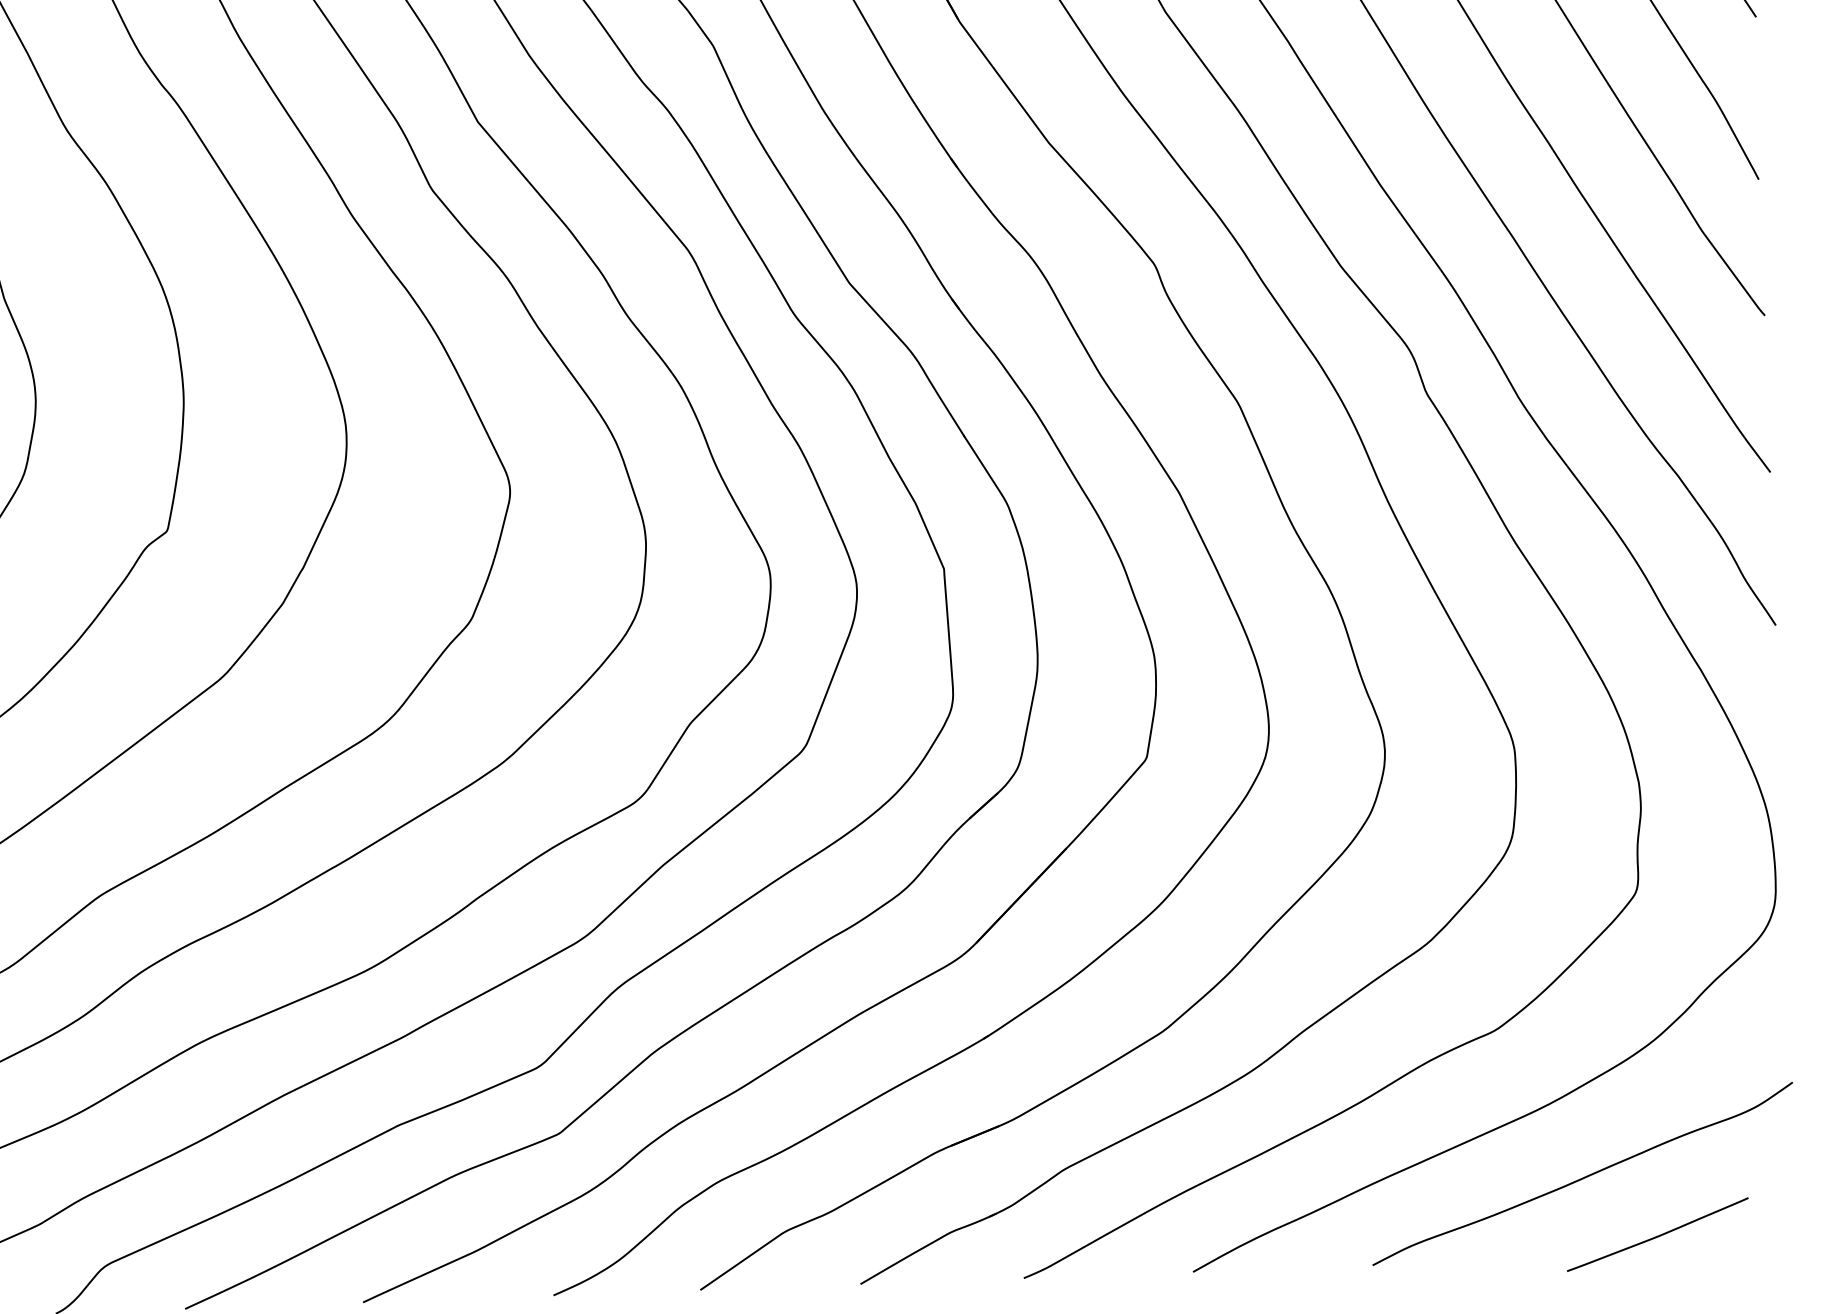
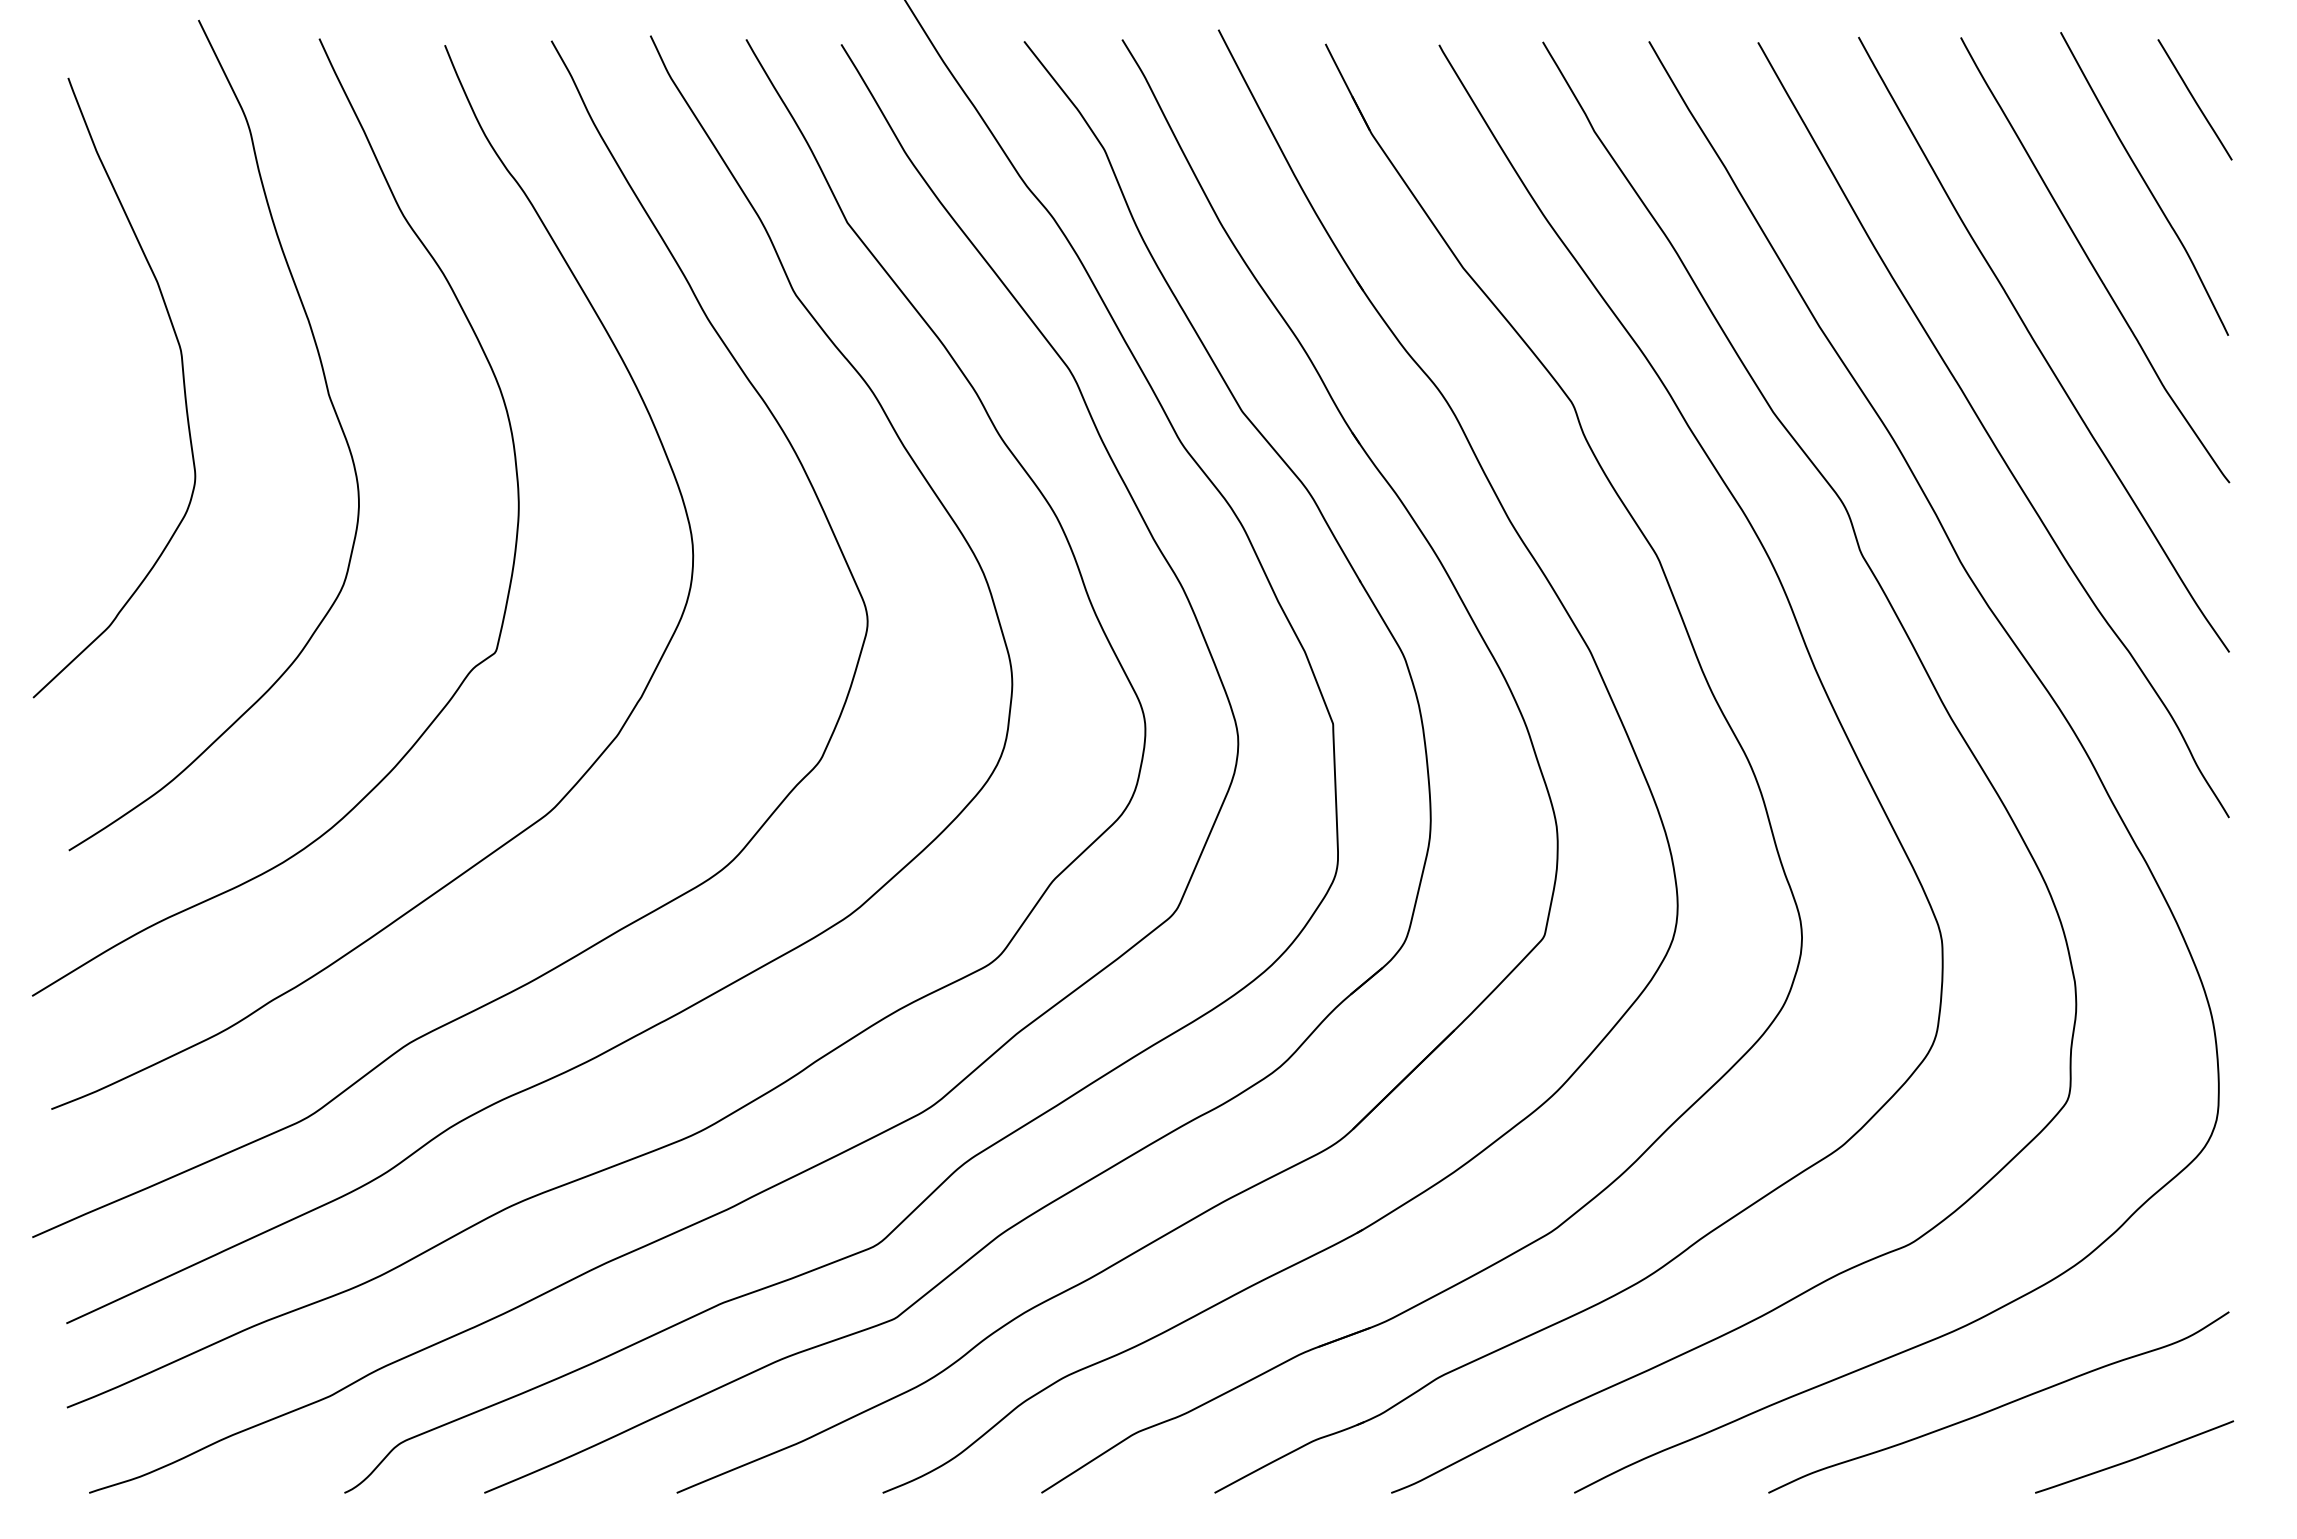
curve: (1658, 1235) -> (2135, 1457), moved

